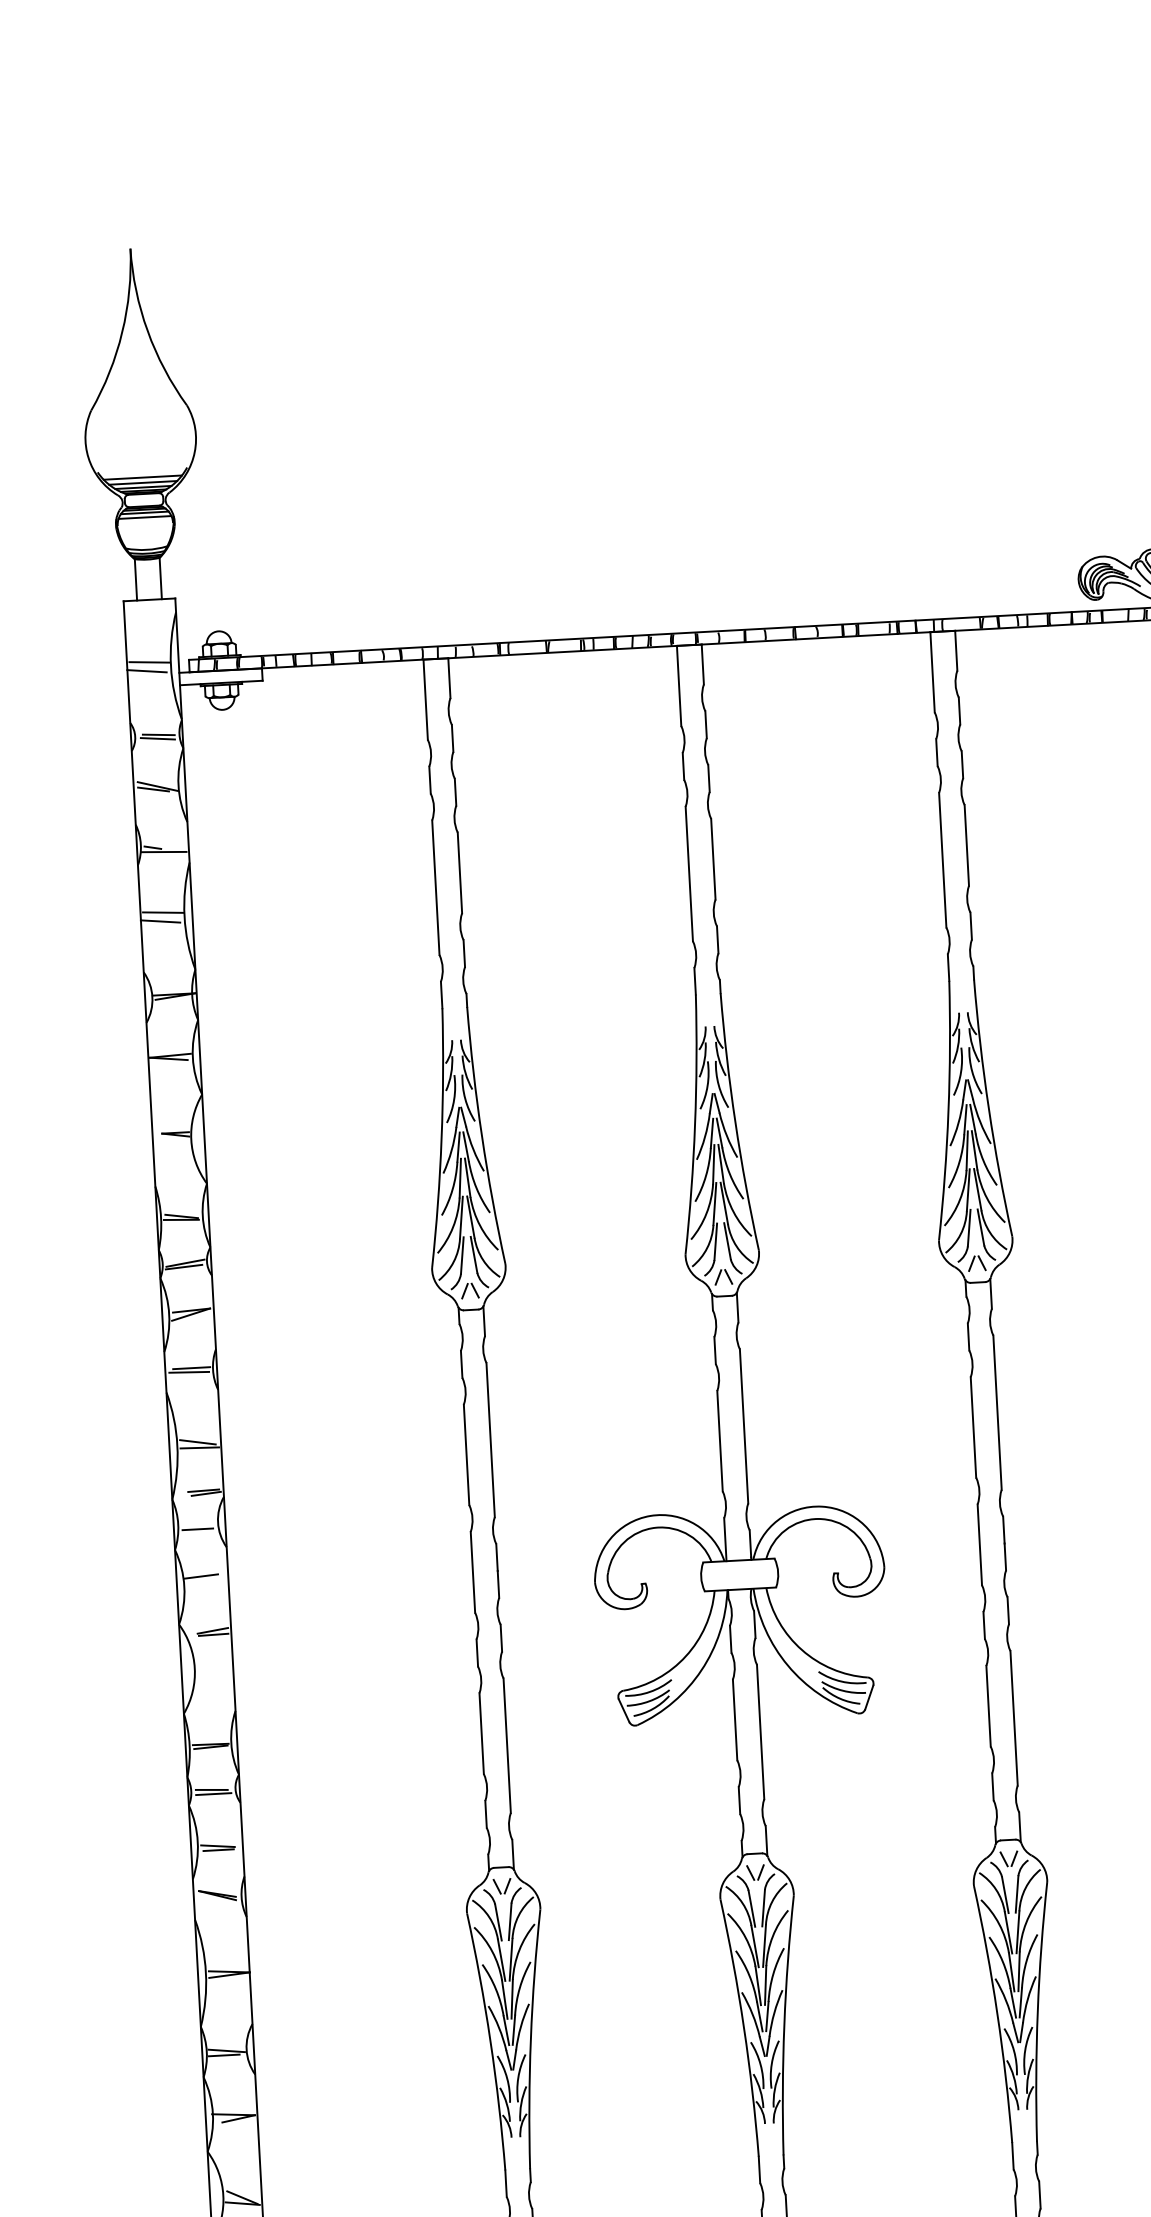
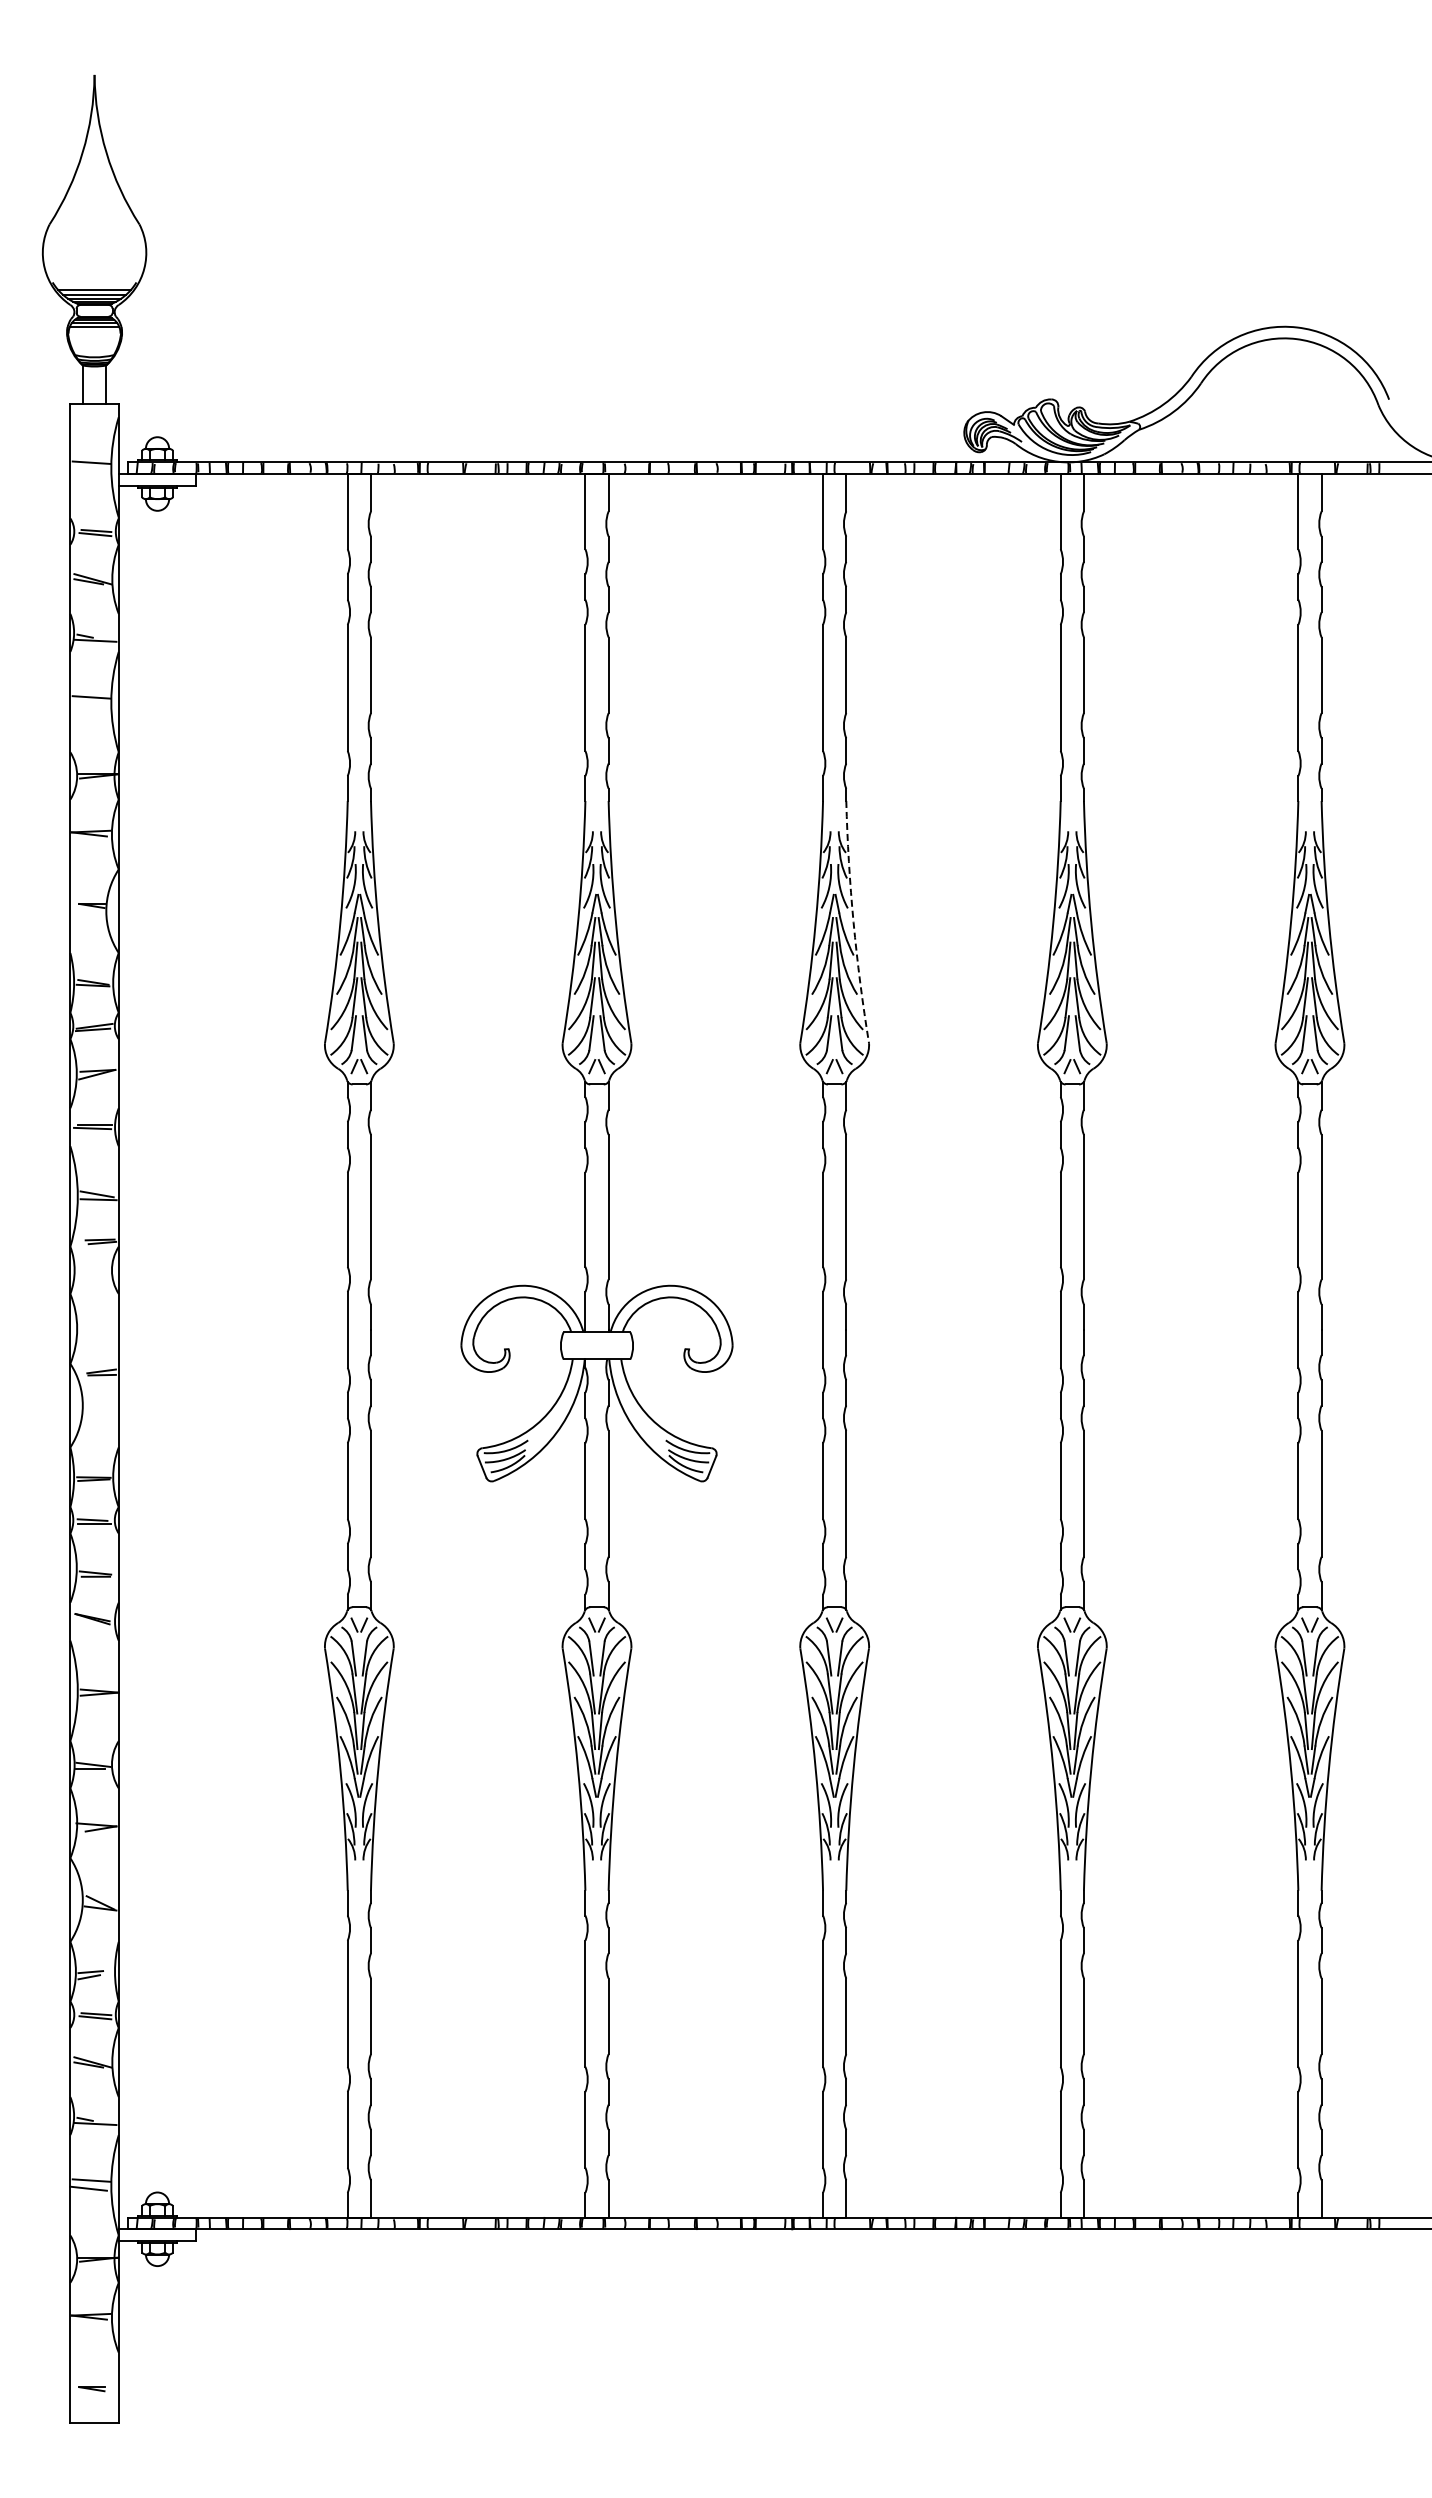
line: (146, 670) -> (88, 470), removed
line: (160, 921) -> (88, 705), removed
arc: (988, 1108) -> (853, 922), solid -> dashed
line: (197, 1529) -> (92, 1275), removed
line: (201, 1575) -> (93, 1319), removed

